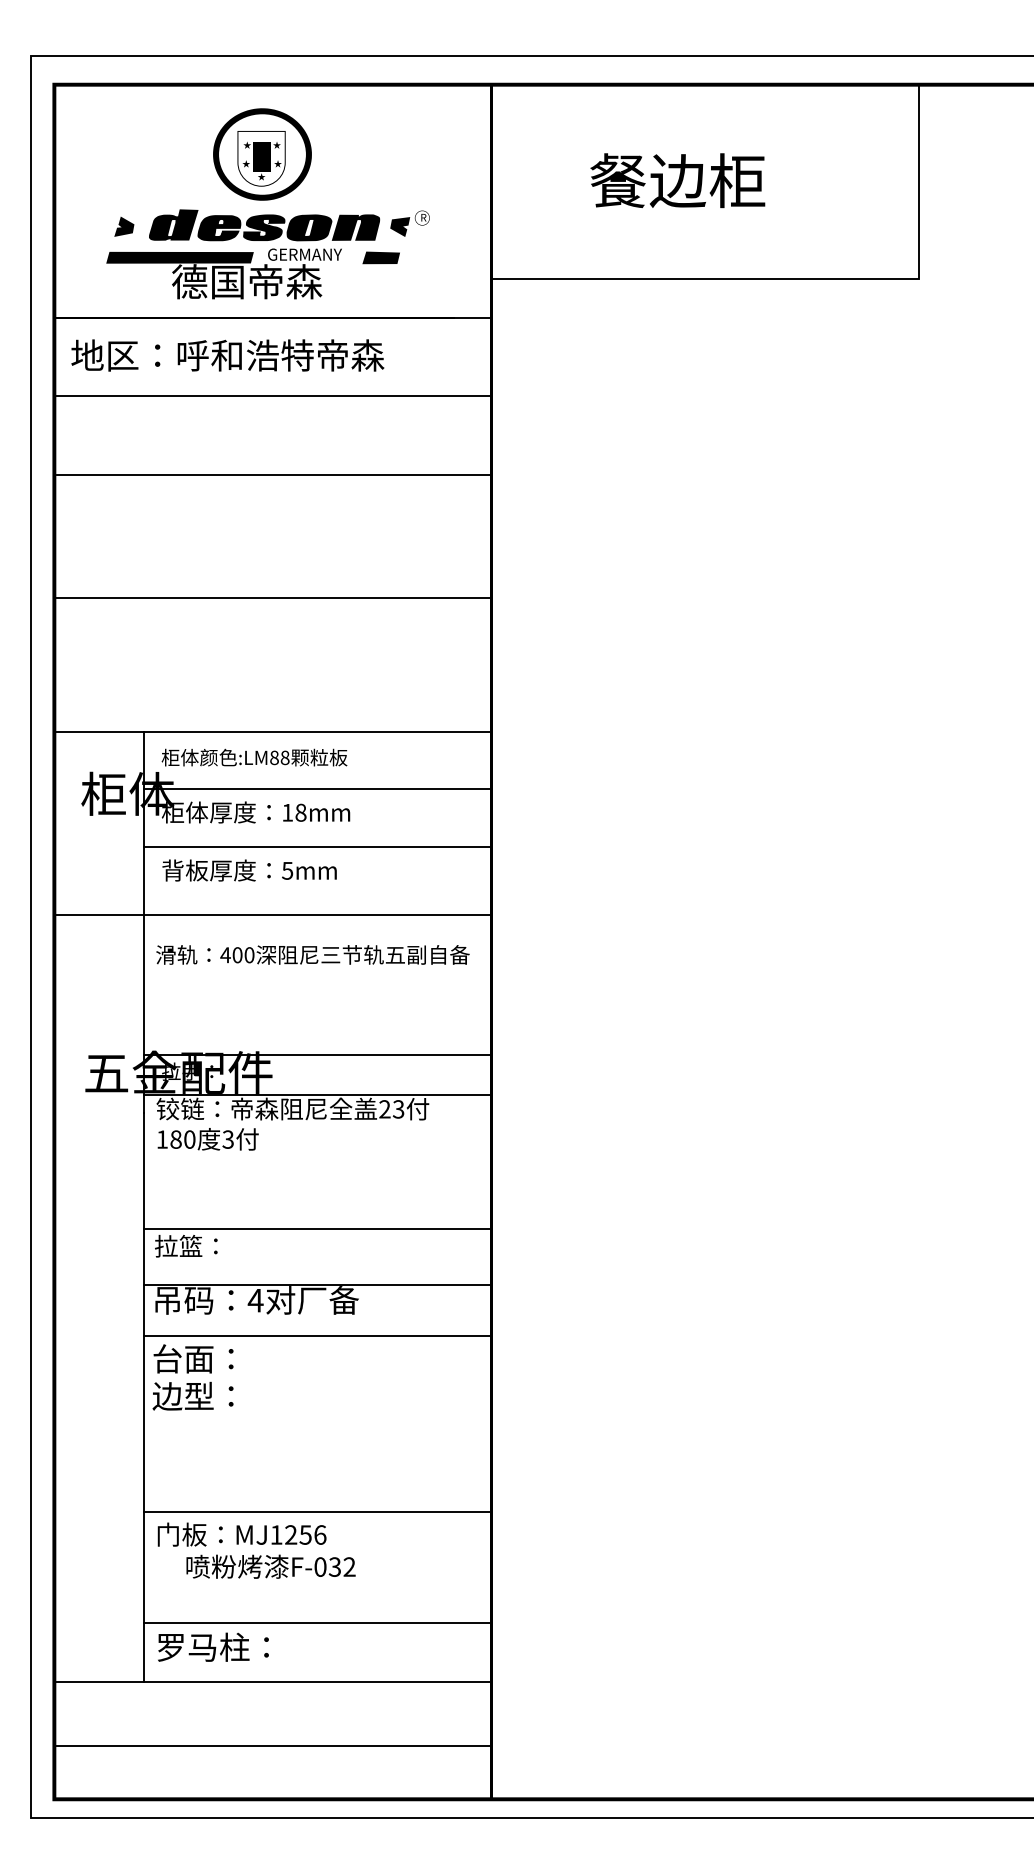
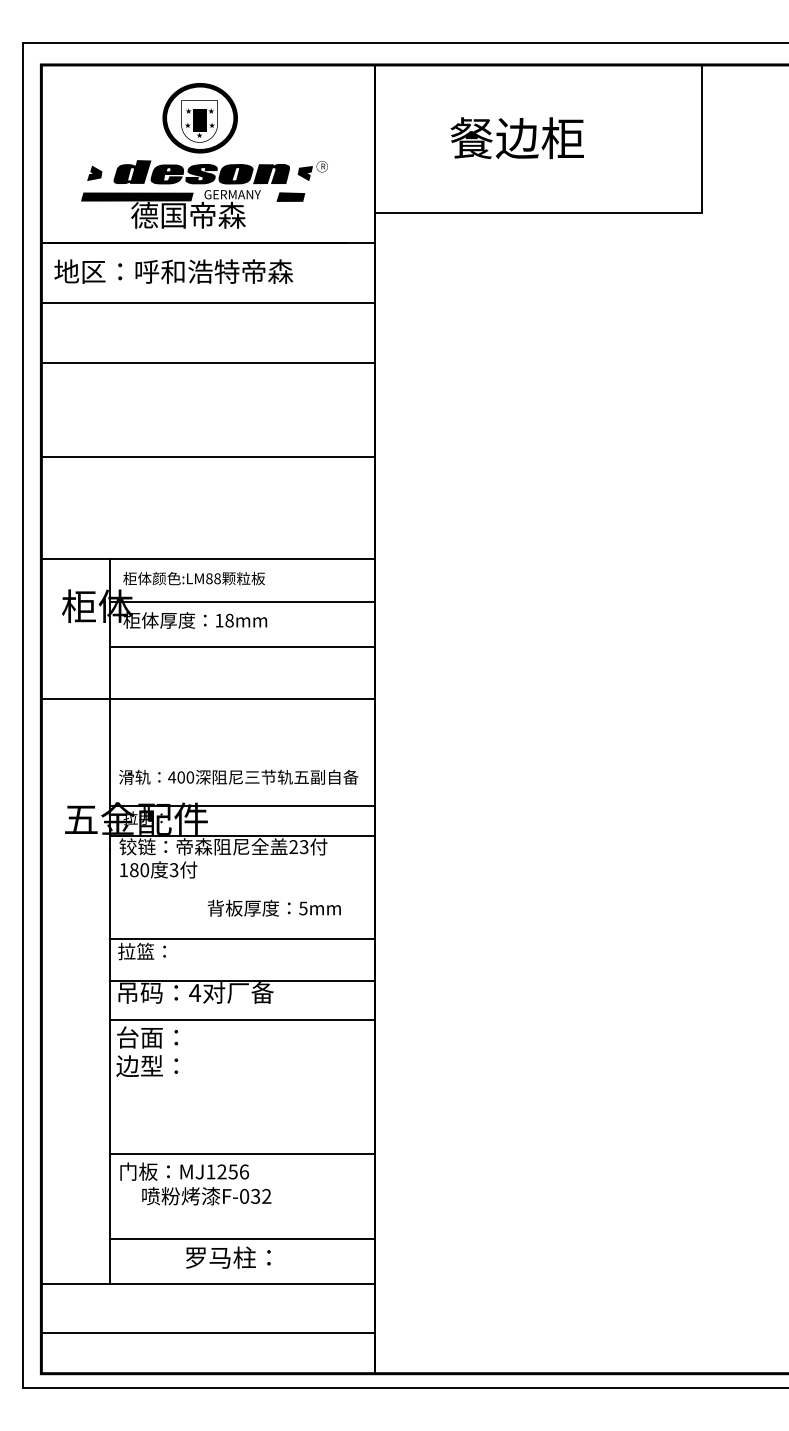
text: (249, 870) -> (274, 908), moved
text: (312, 954) -> (238, 776), moved
text: (213, 1646) -> (228, 1257), moved

